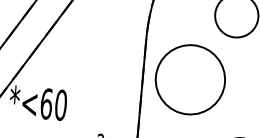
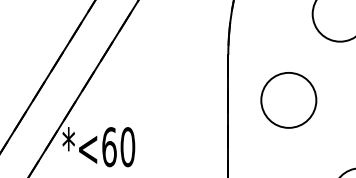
circle: (190, 79) -> (288, 100), size x0.62

